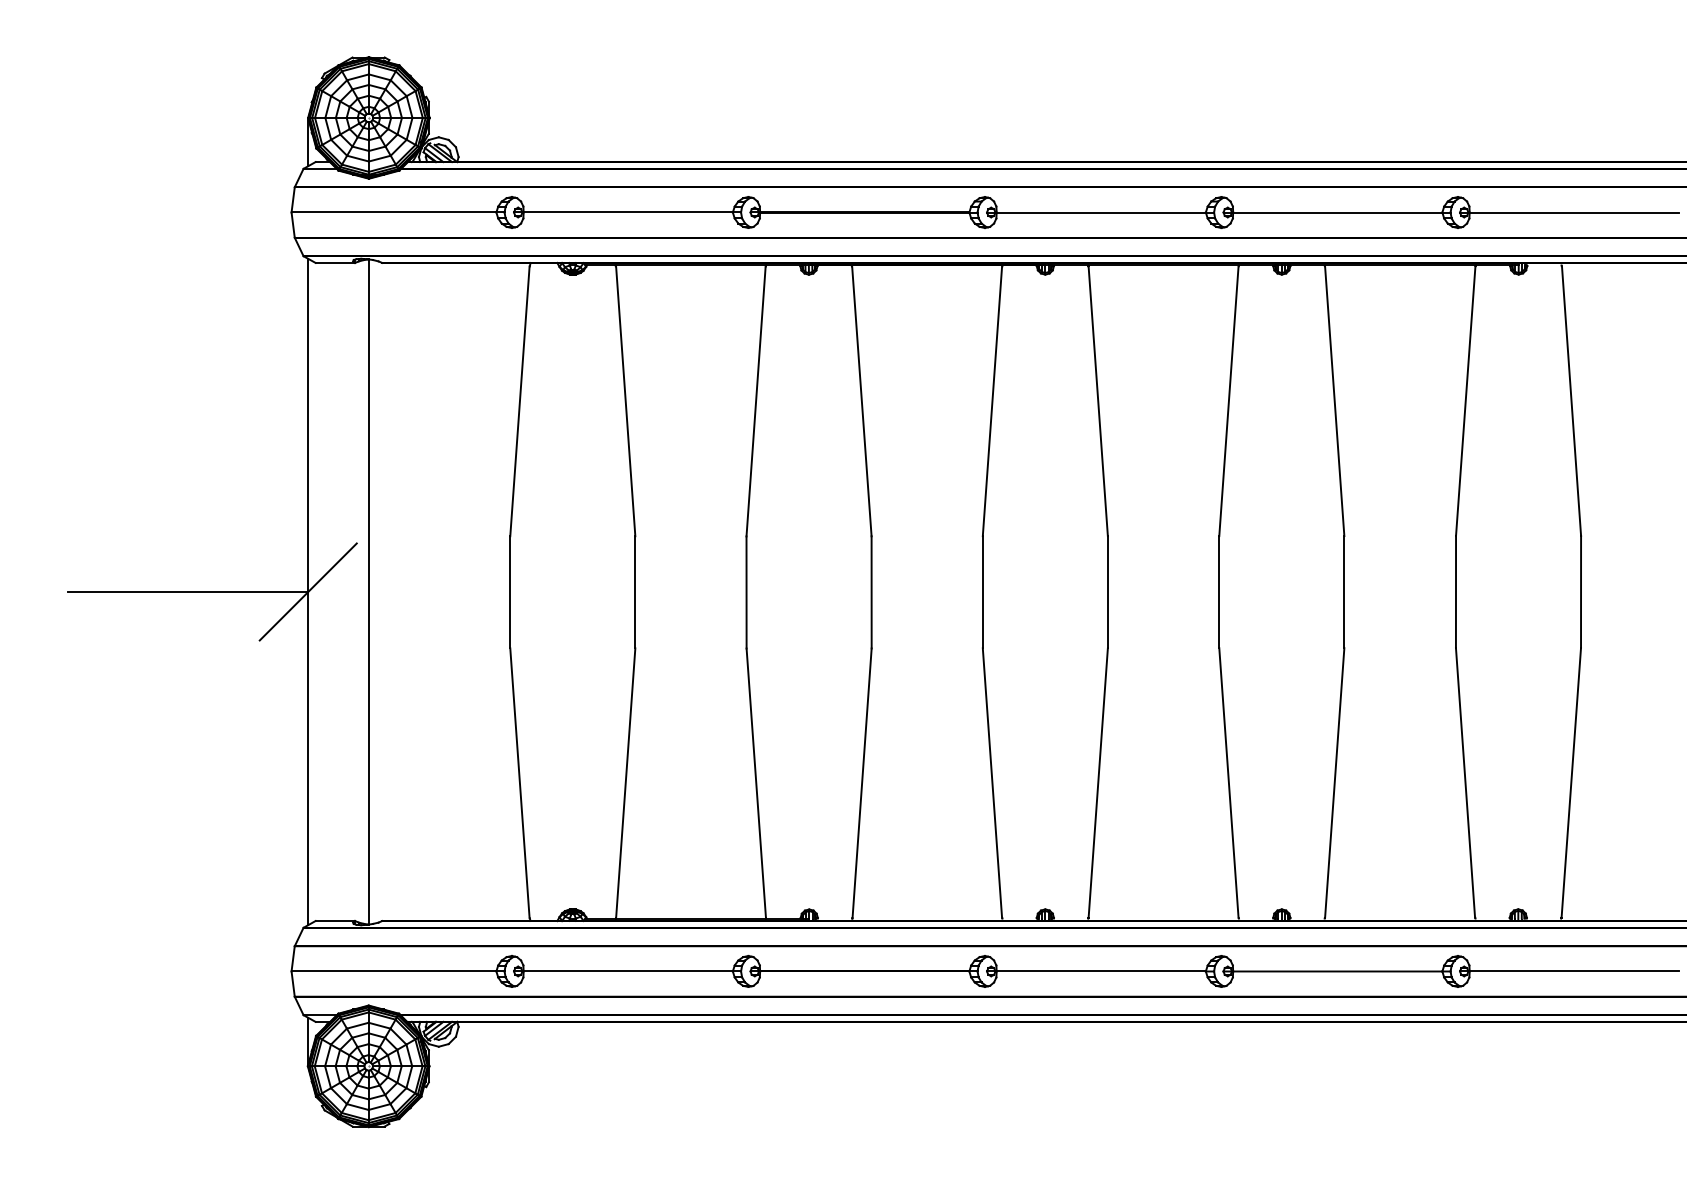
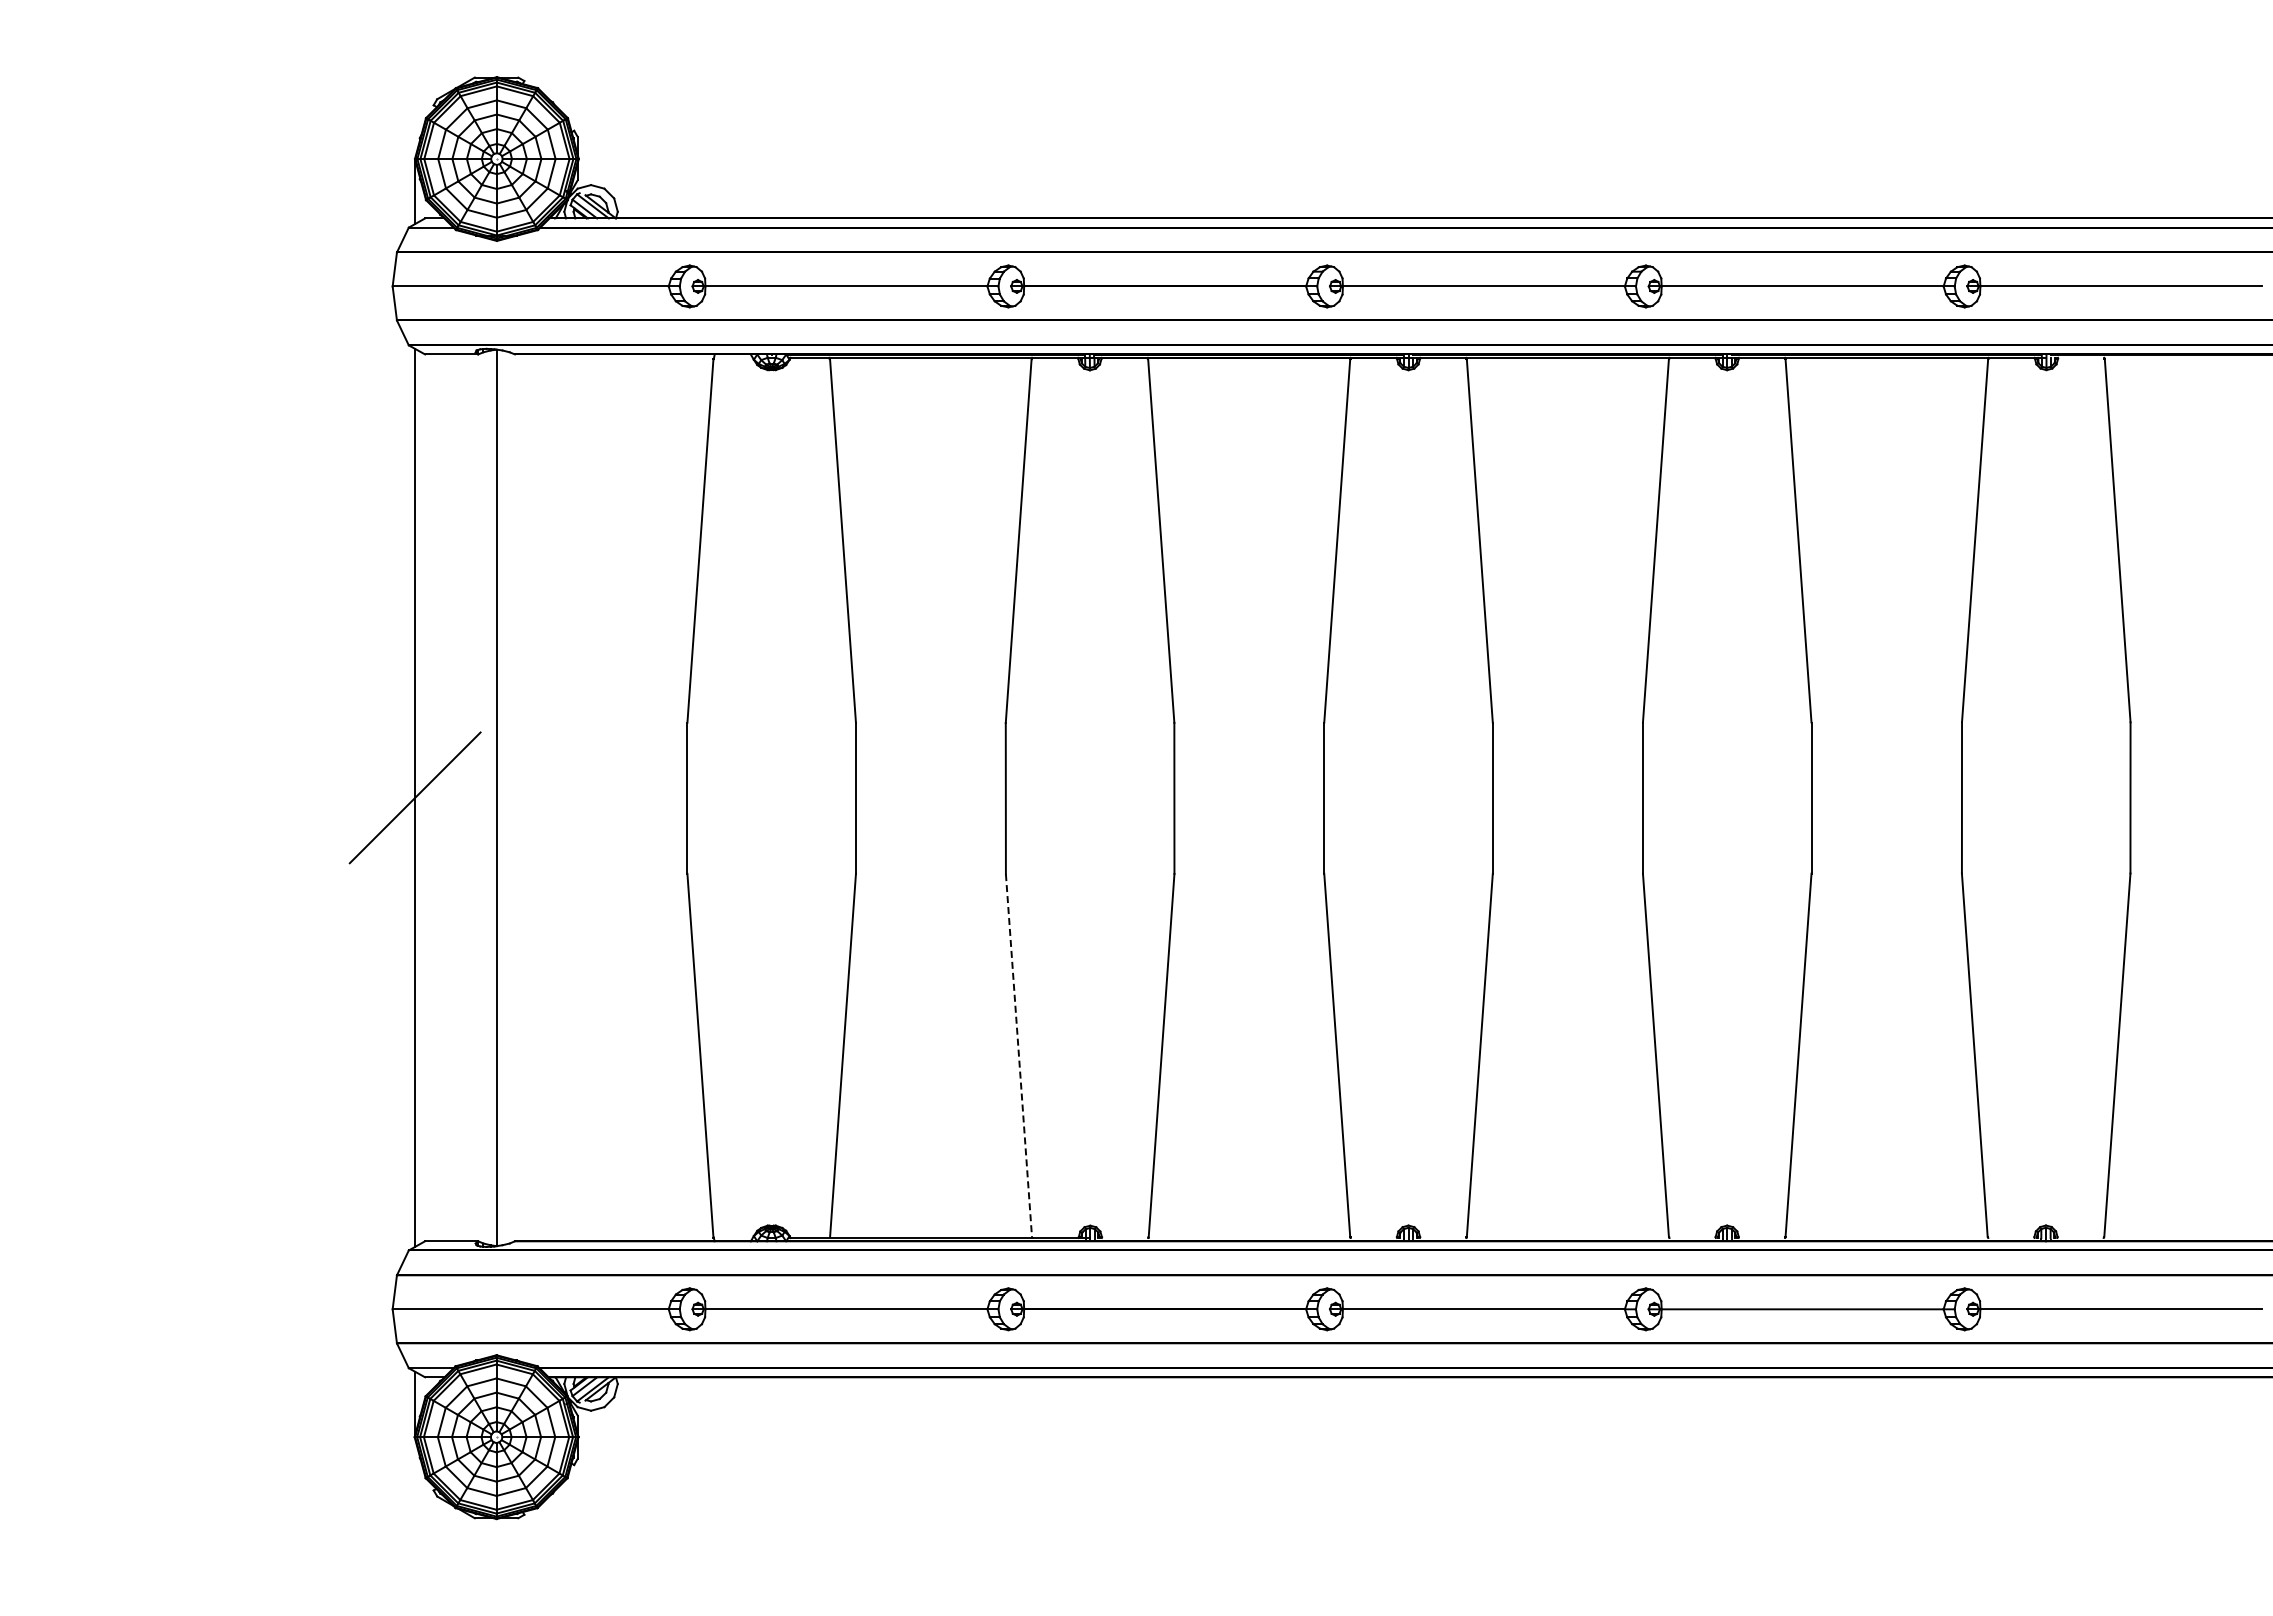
line: (187, 591) -> (252, 797), removed
line: (756, 783) -> (1019, 1056), solid -> dashed

